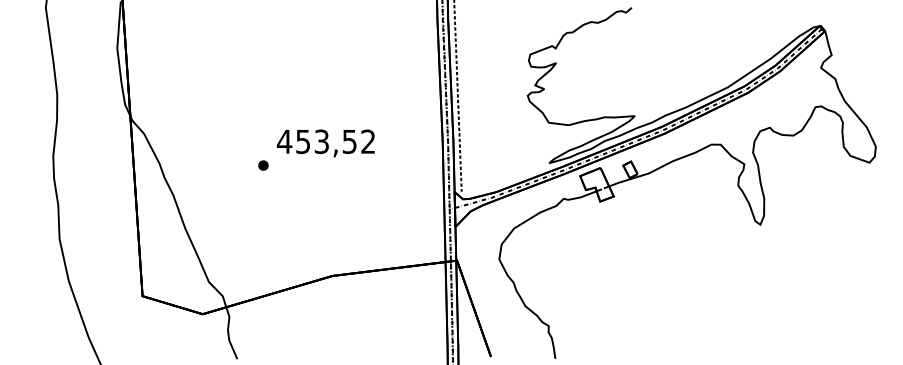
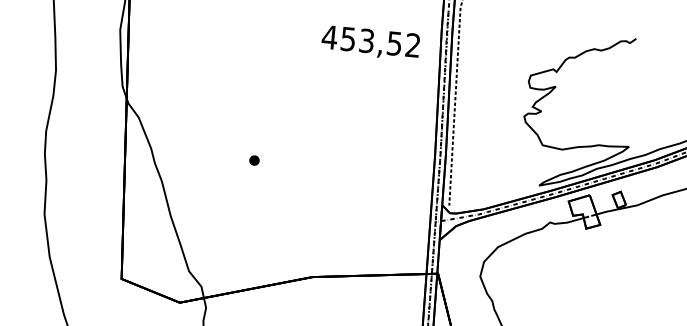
text: (325, 143) -> (370, 43), moved

